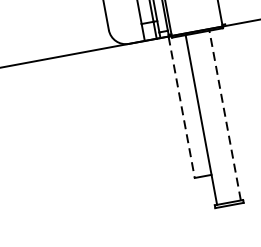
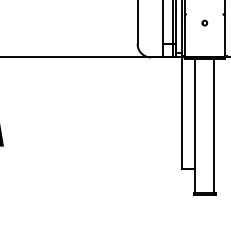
line: (182, 107) -> (182, 113), dashed -> solid
line: (225, 115) -> (214, 125), dashed -> solid

